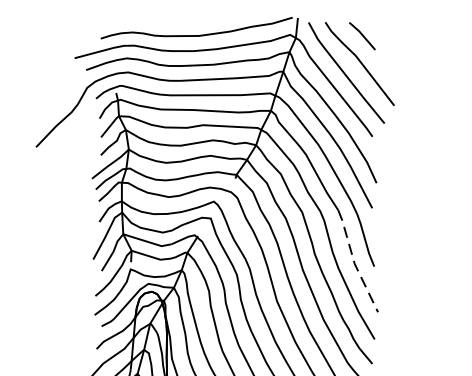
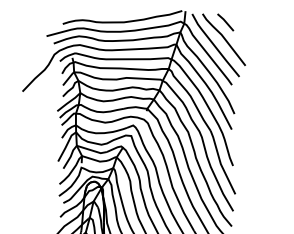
line: (354, 262) -> (220, 163), dashed -> solid

